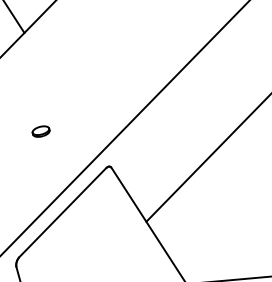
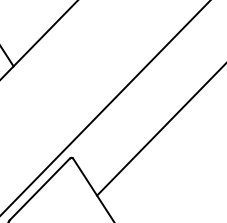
part: (40, 131) -> (24, 133), removed

